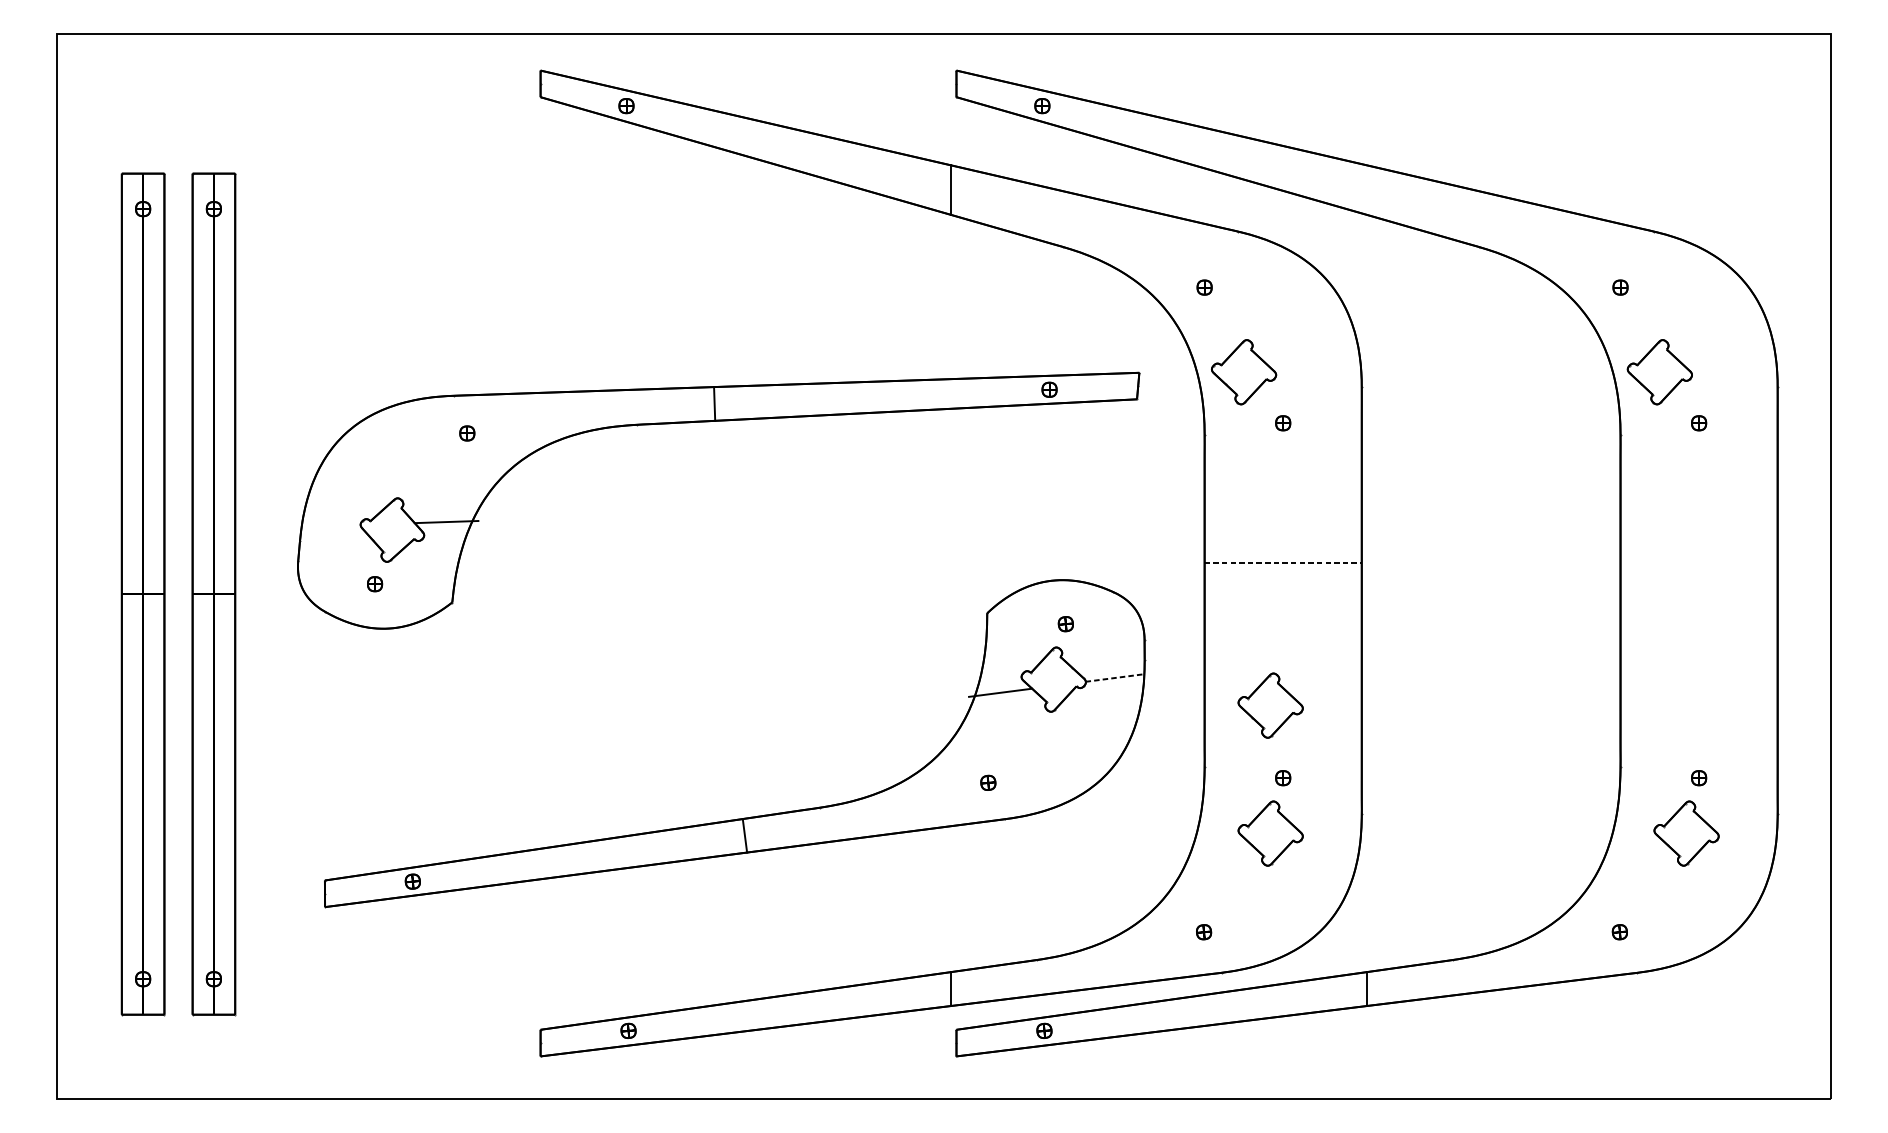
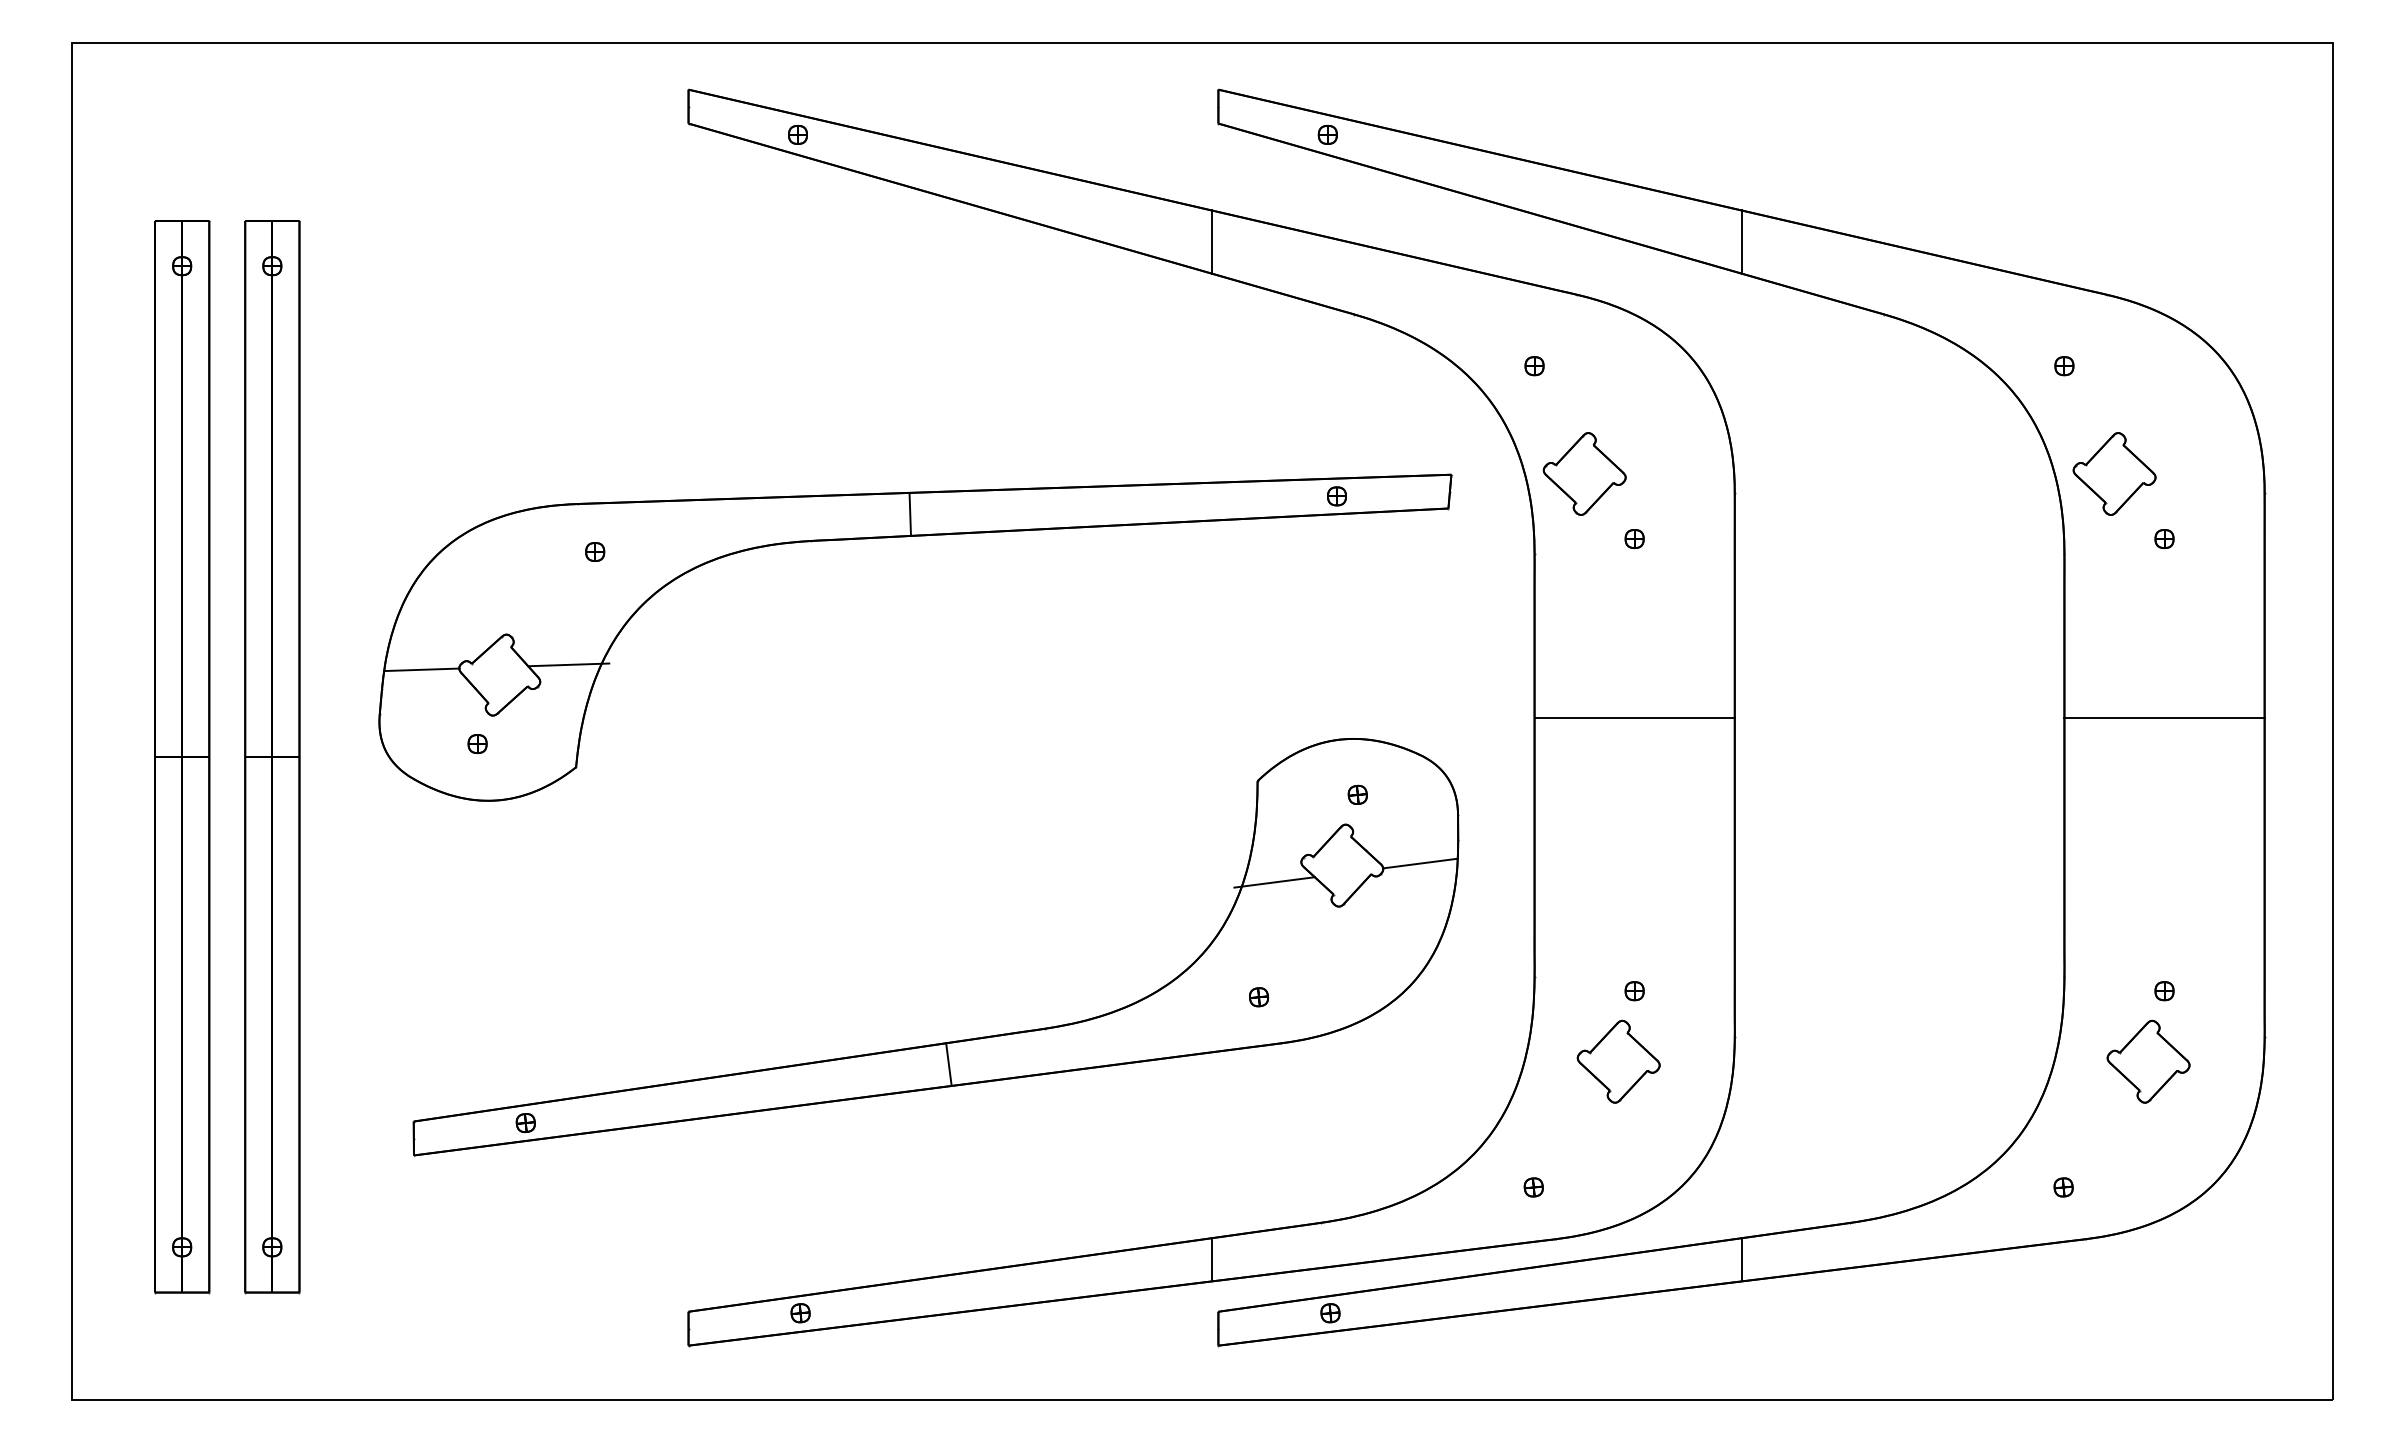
line: (1367, 189) -> (1741, 241), added
line: (330, 525) -> (421, 669), added
line: (1283, 563) -> (1635, 717), dashed -> solid
line: (1699, 563) -> (2164, 717), added
line: (1115, 677) -> (1420, 863), dashed -> solid
part: (1270, 705) -> (1618, 898), removed

